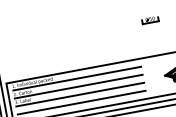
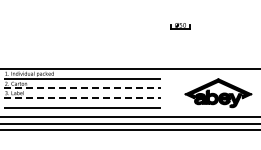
line: (79, 86) -> (83, 88), solid -> dashed
line: (80, 94) -> (83, 98), solid -> dashed

